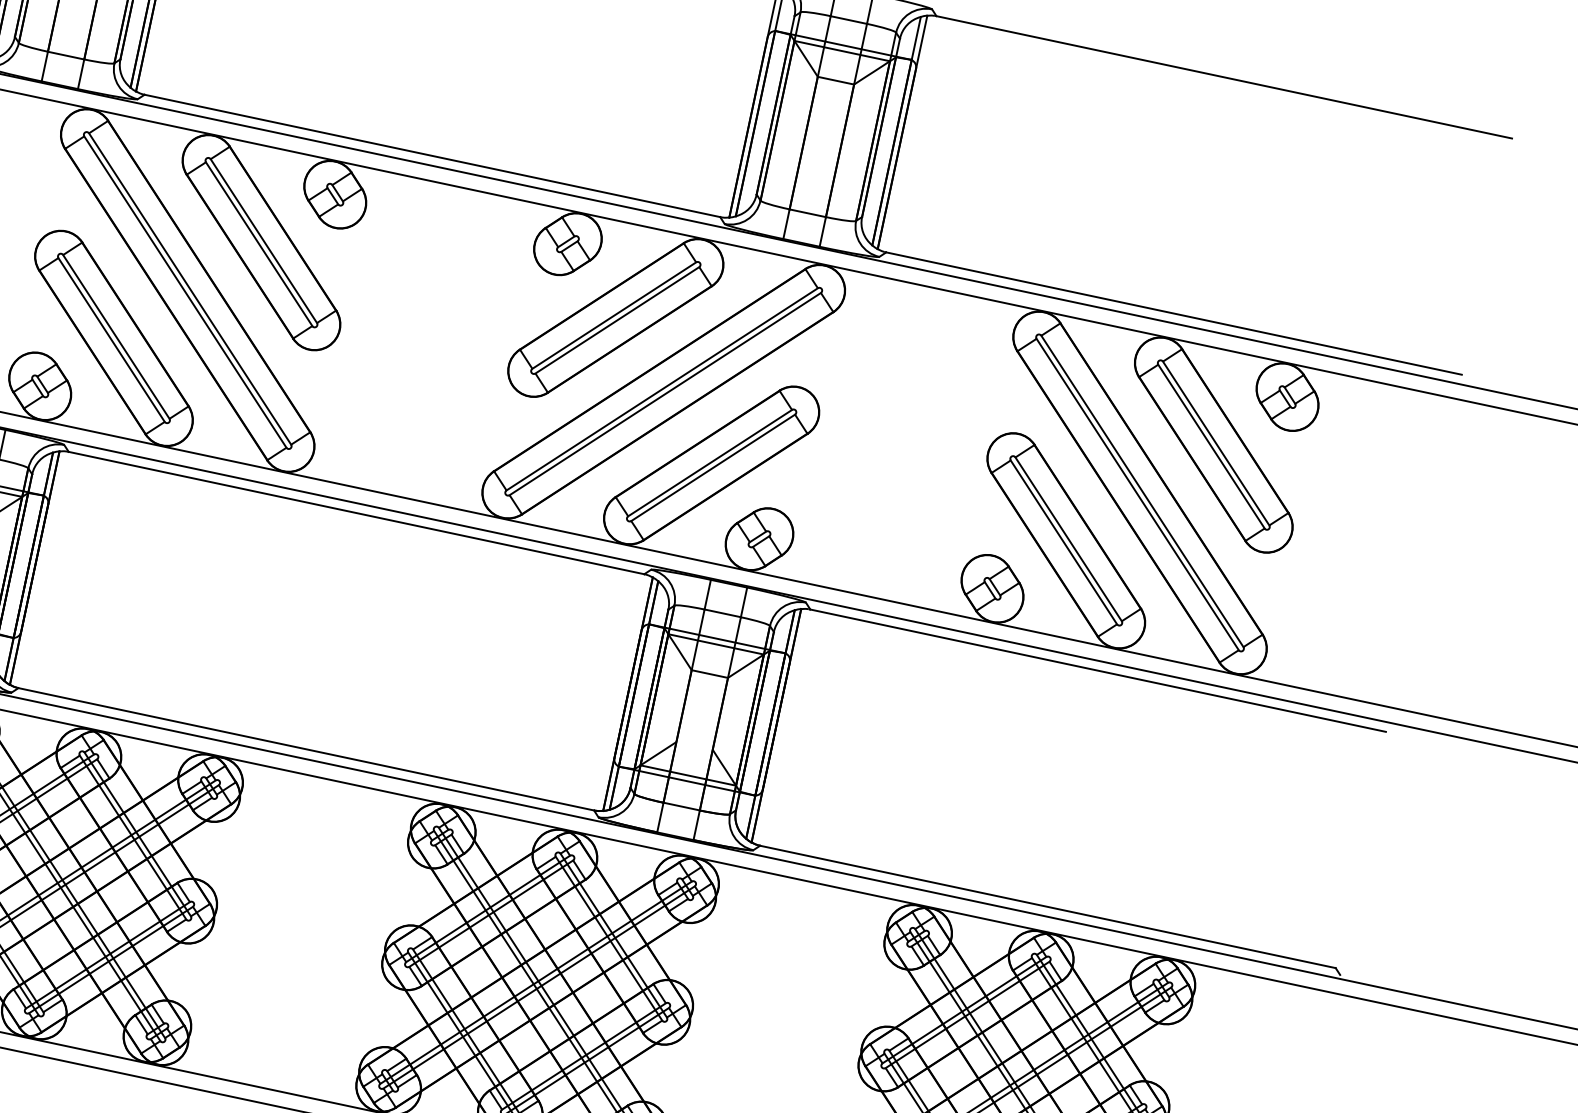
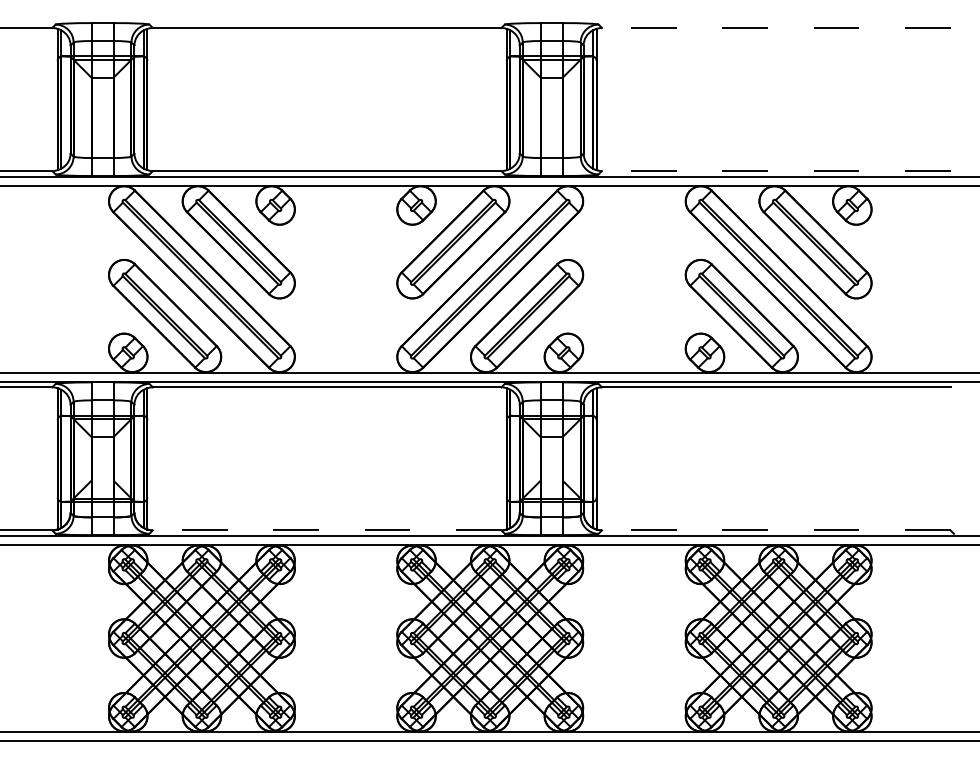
line: (1222, 77) -> (775, 28), solid -> dashed
line: (1172, 314) -> (775, 171), solid -> dashed
line: (305, 749) -> (326, 530), solid -> dashed
line: (1046, 906) -> (775, 530), solid -> dashed

